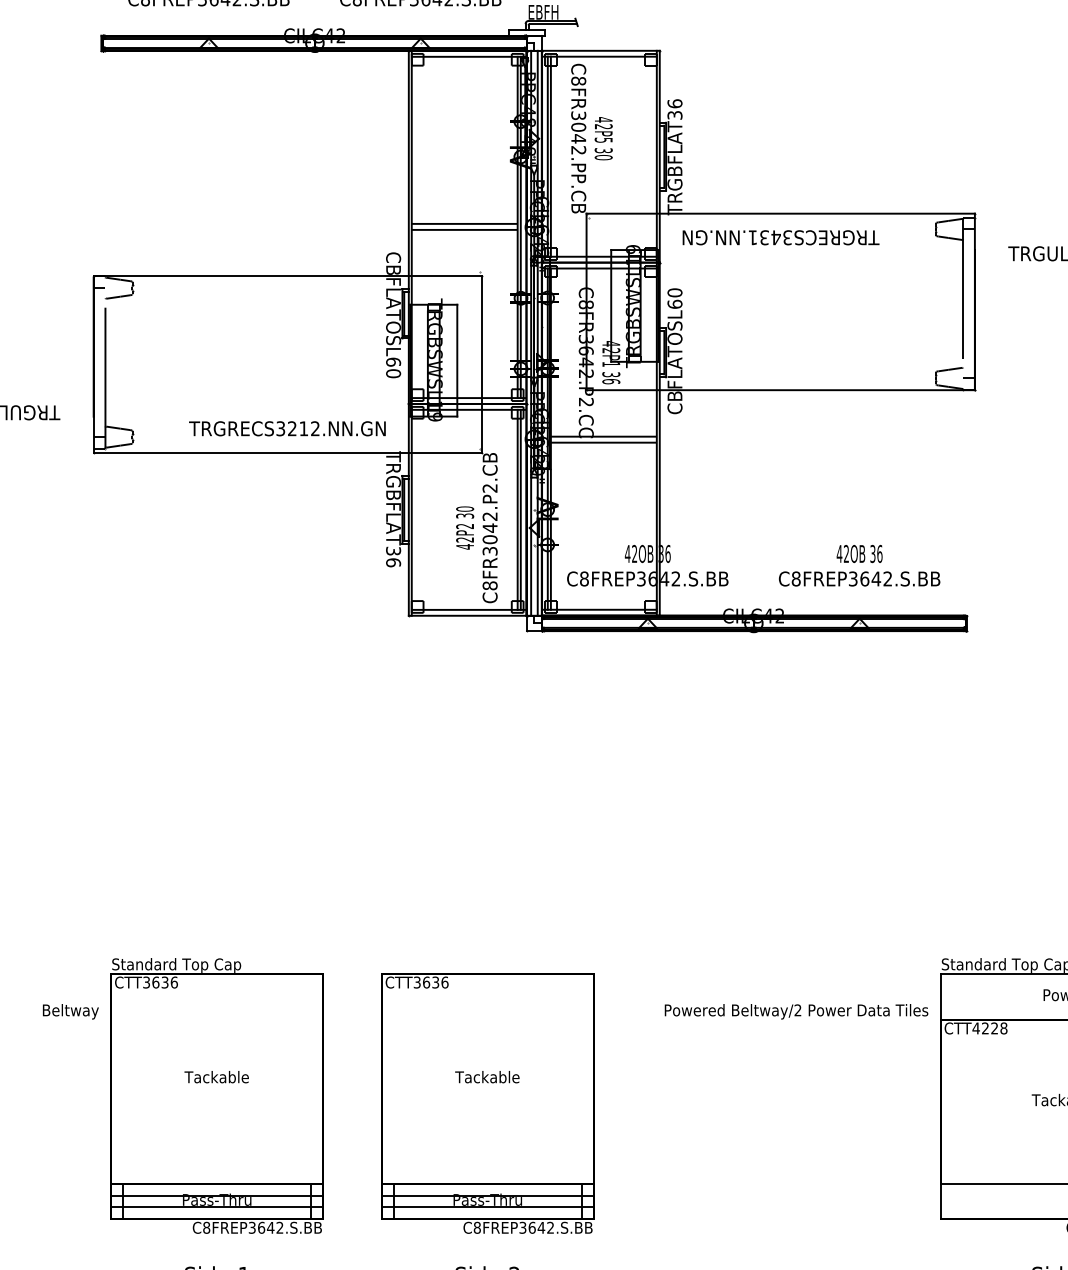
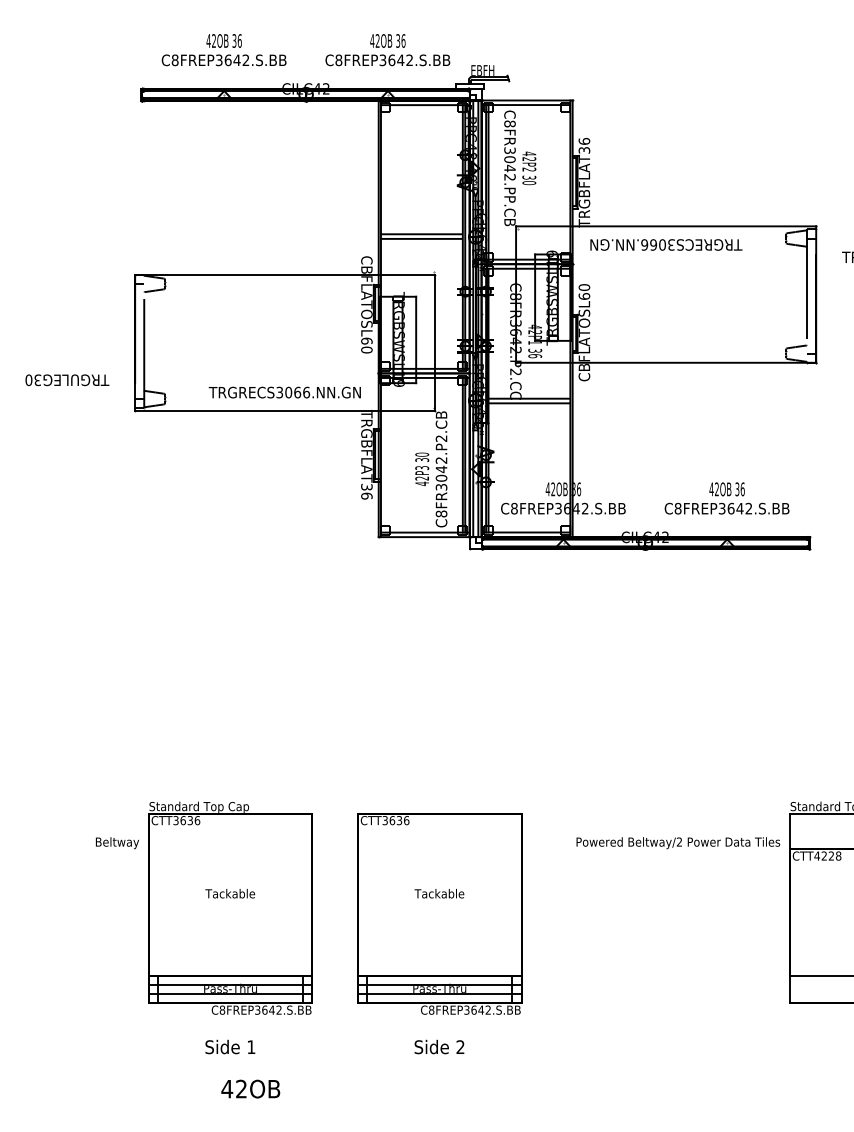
text: (603, 140) -> (529, 169), 42P5 -> 42P2
text: (764, 237) -> (653, 244), TRGRECS3431.NN.GN -> TRGRECS3066.NN.GN
text: (303, 428) -> (297, 392), TRGRECS3212.NN.GN -> TRGRECS3066.NN.GN
text: (465, 526) -> (422, 468), 42P2 -> 42P3

